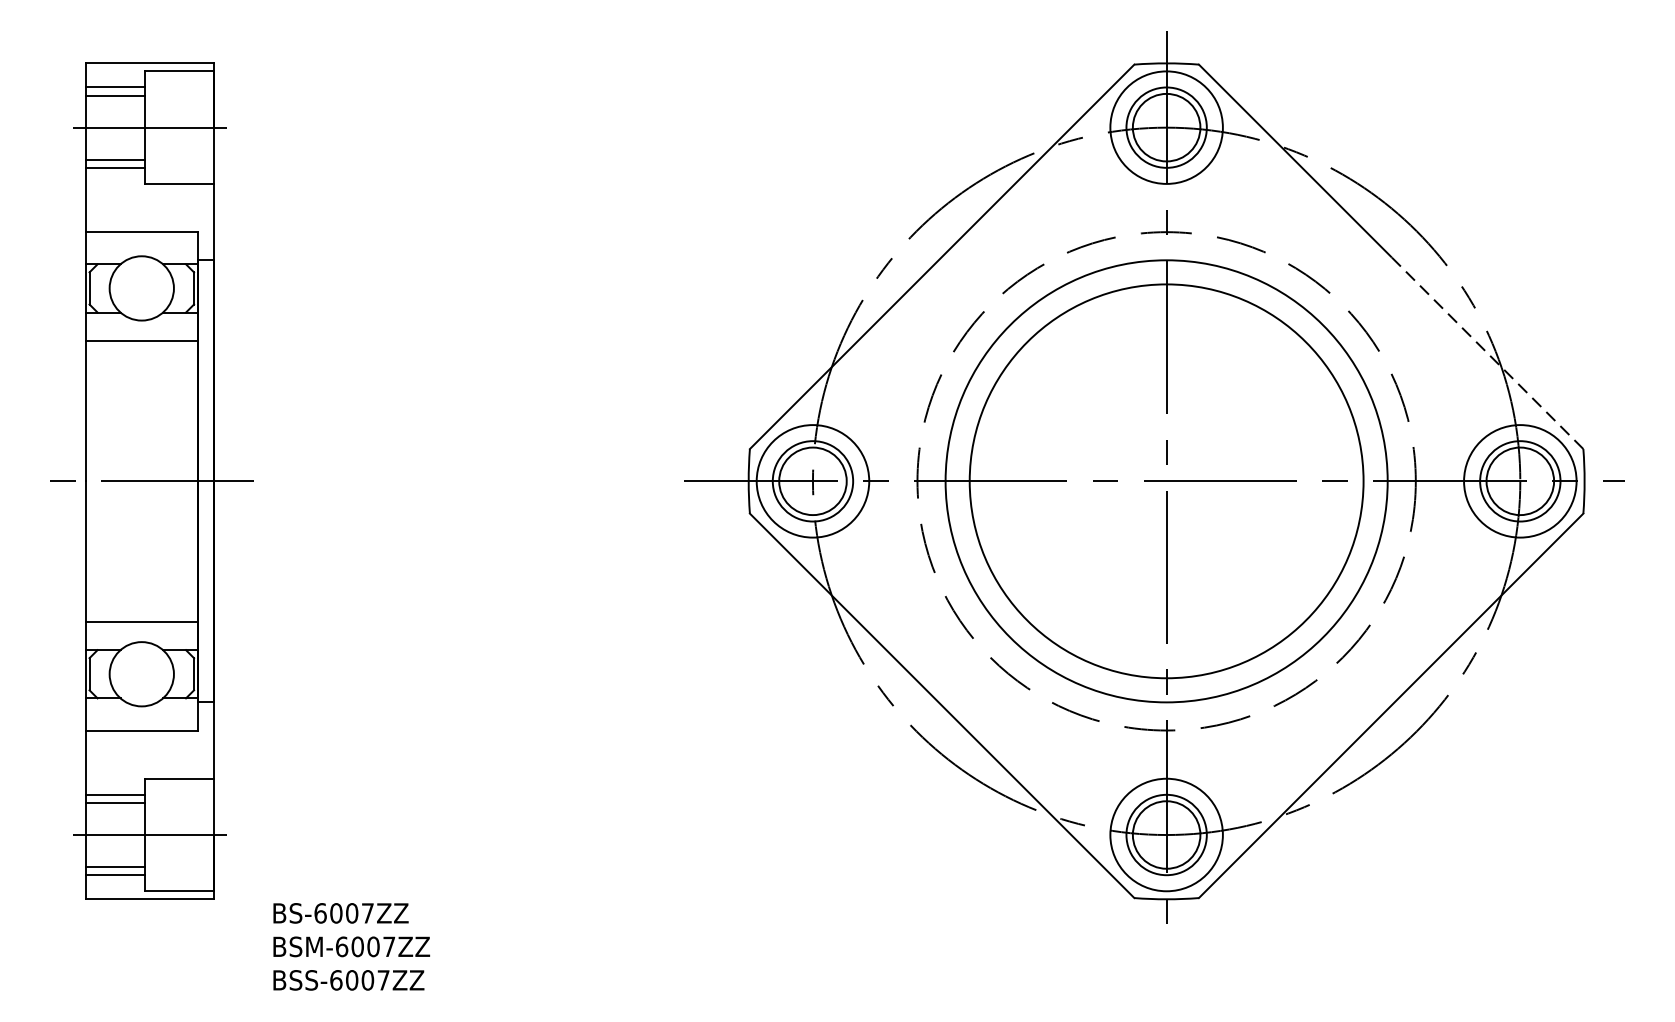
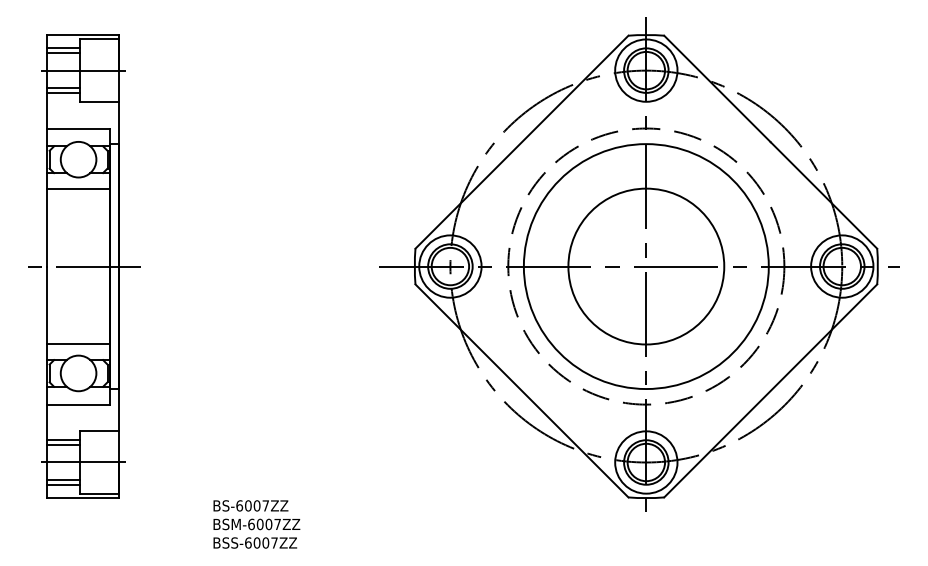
line: (1486, 353) -> (823, 195), dashed -> solid
circle: (1166, 481) -> (646, 266), size x0.71
text: (351, 946) -> (256, 524), moved

